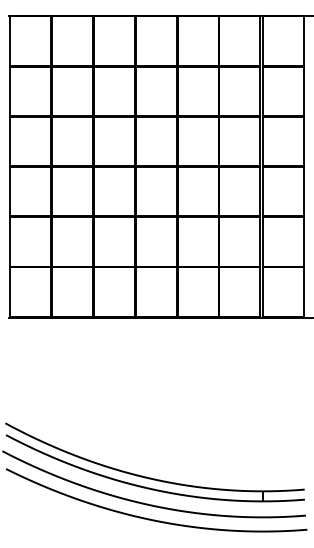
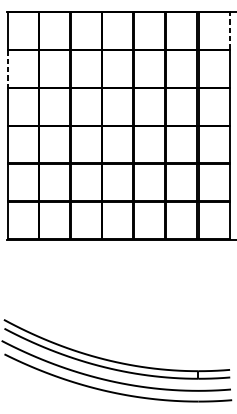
line: (304, 41) -> (229, 31), solid -> dashed
line: (10, 91) -> (7, 69), solid -> dashed

